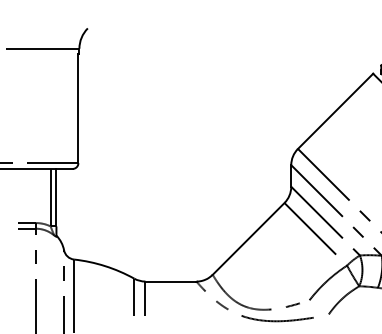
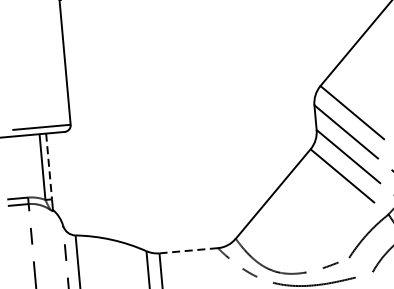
line: (56, 197) -> (49, 166), solid -> dashed
line: (170, 281) -> (188, 250), solid -> dashed

